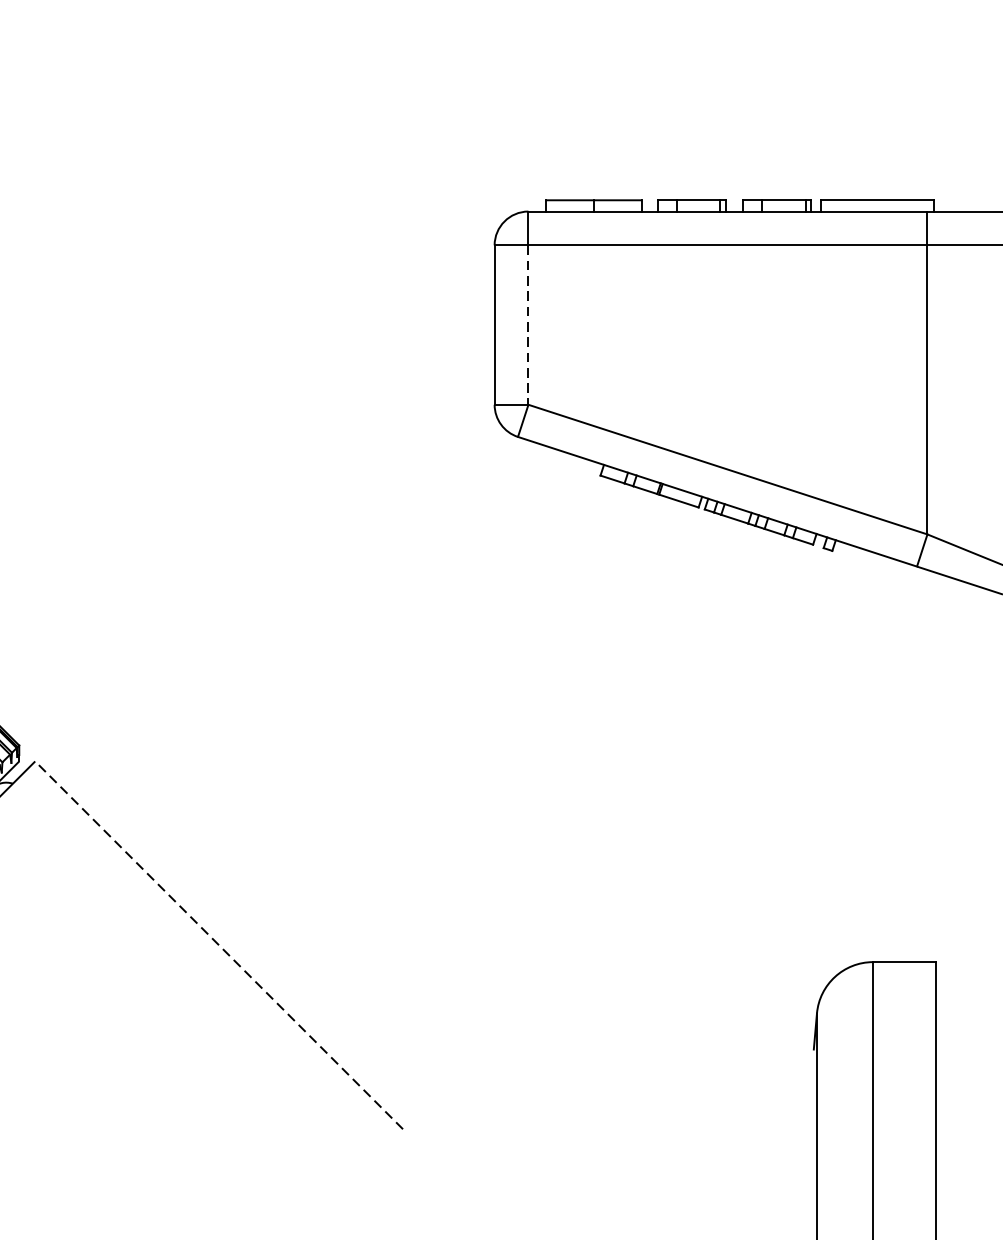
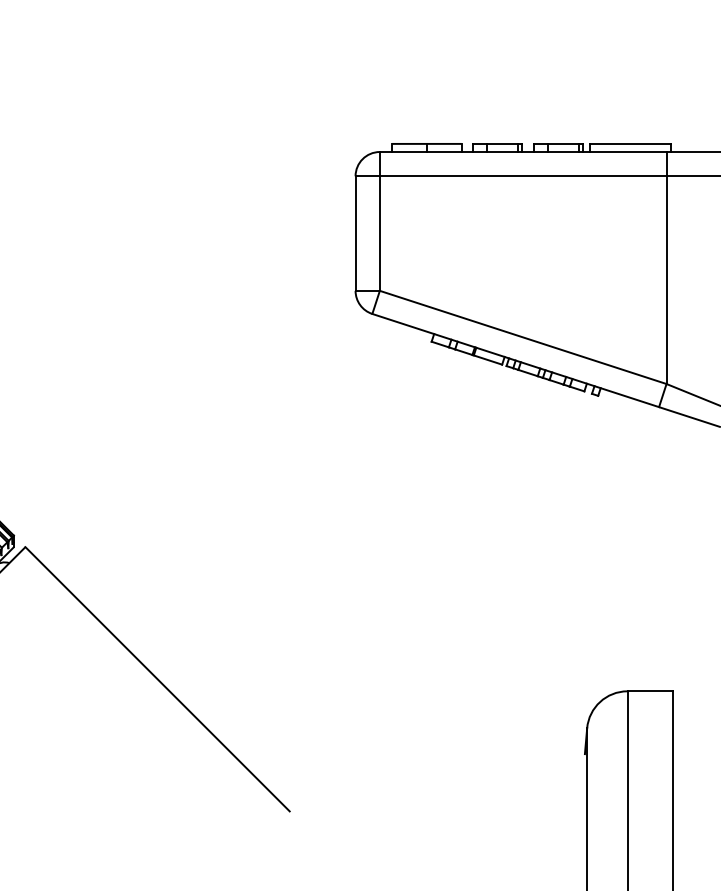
line: (527, 326) -> (379, 234), dashed -> solid
line: (218, 945) -> (157, 679), dashed -> solid

